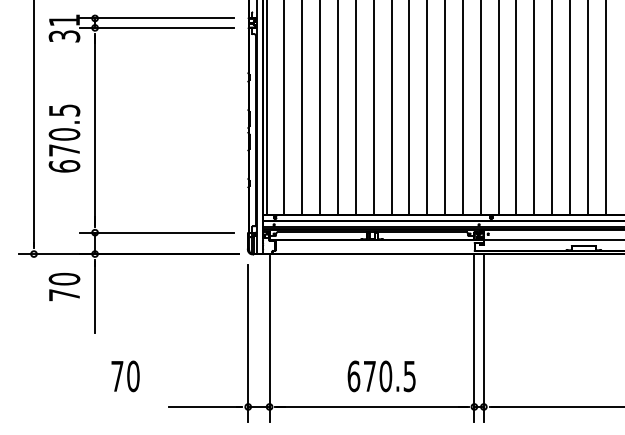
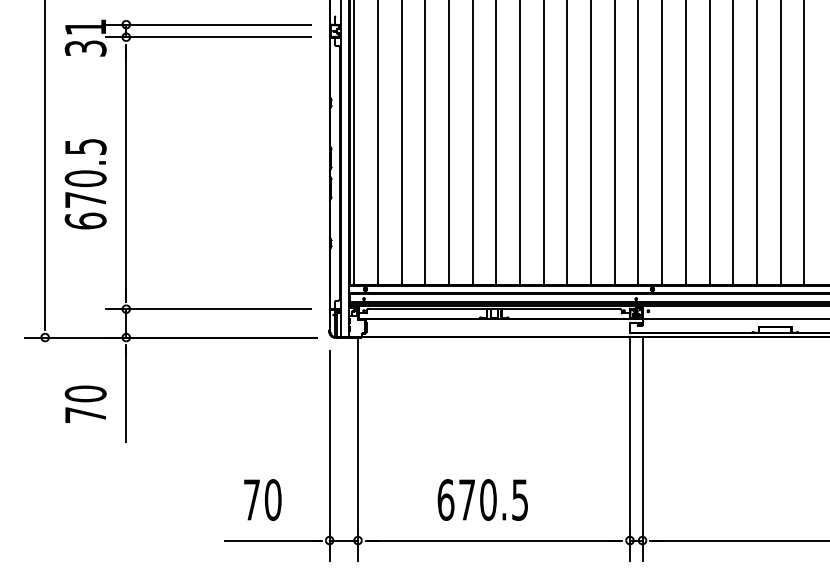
text: (64, 286) -> (85, 403), moved
text: (125, 376) -> (262, 499), moved
text: (381, 376) -> (482, 499), moved

